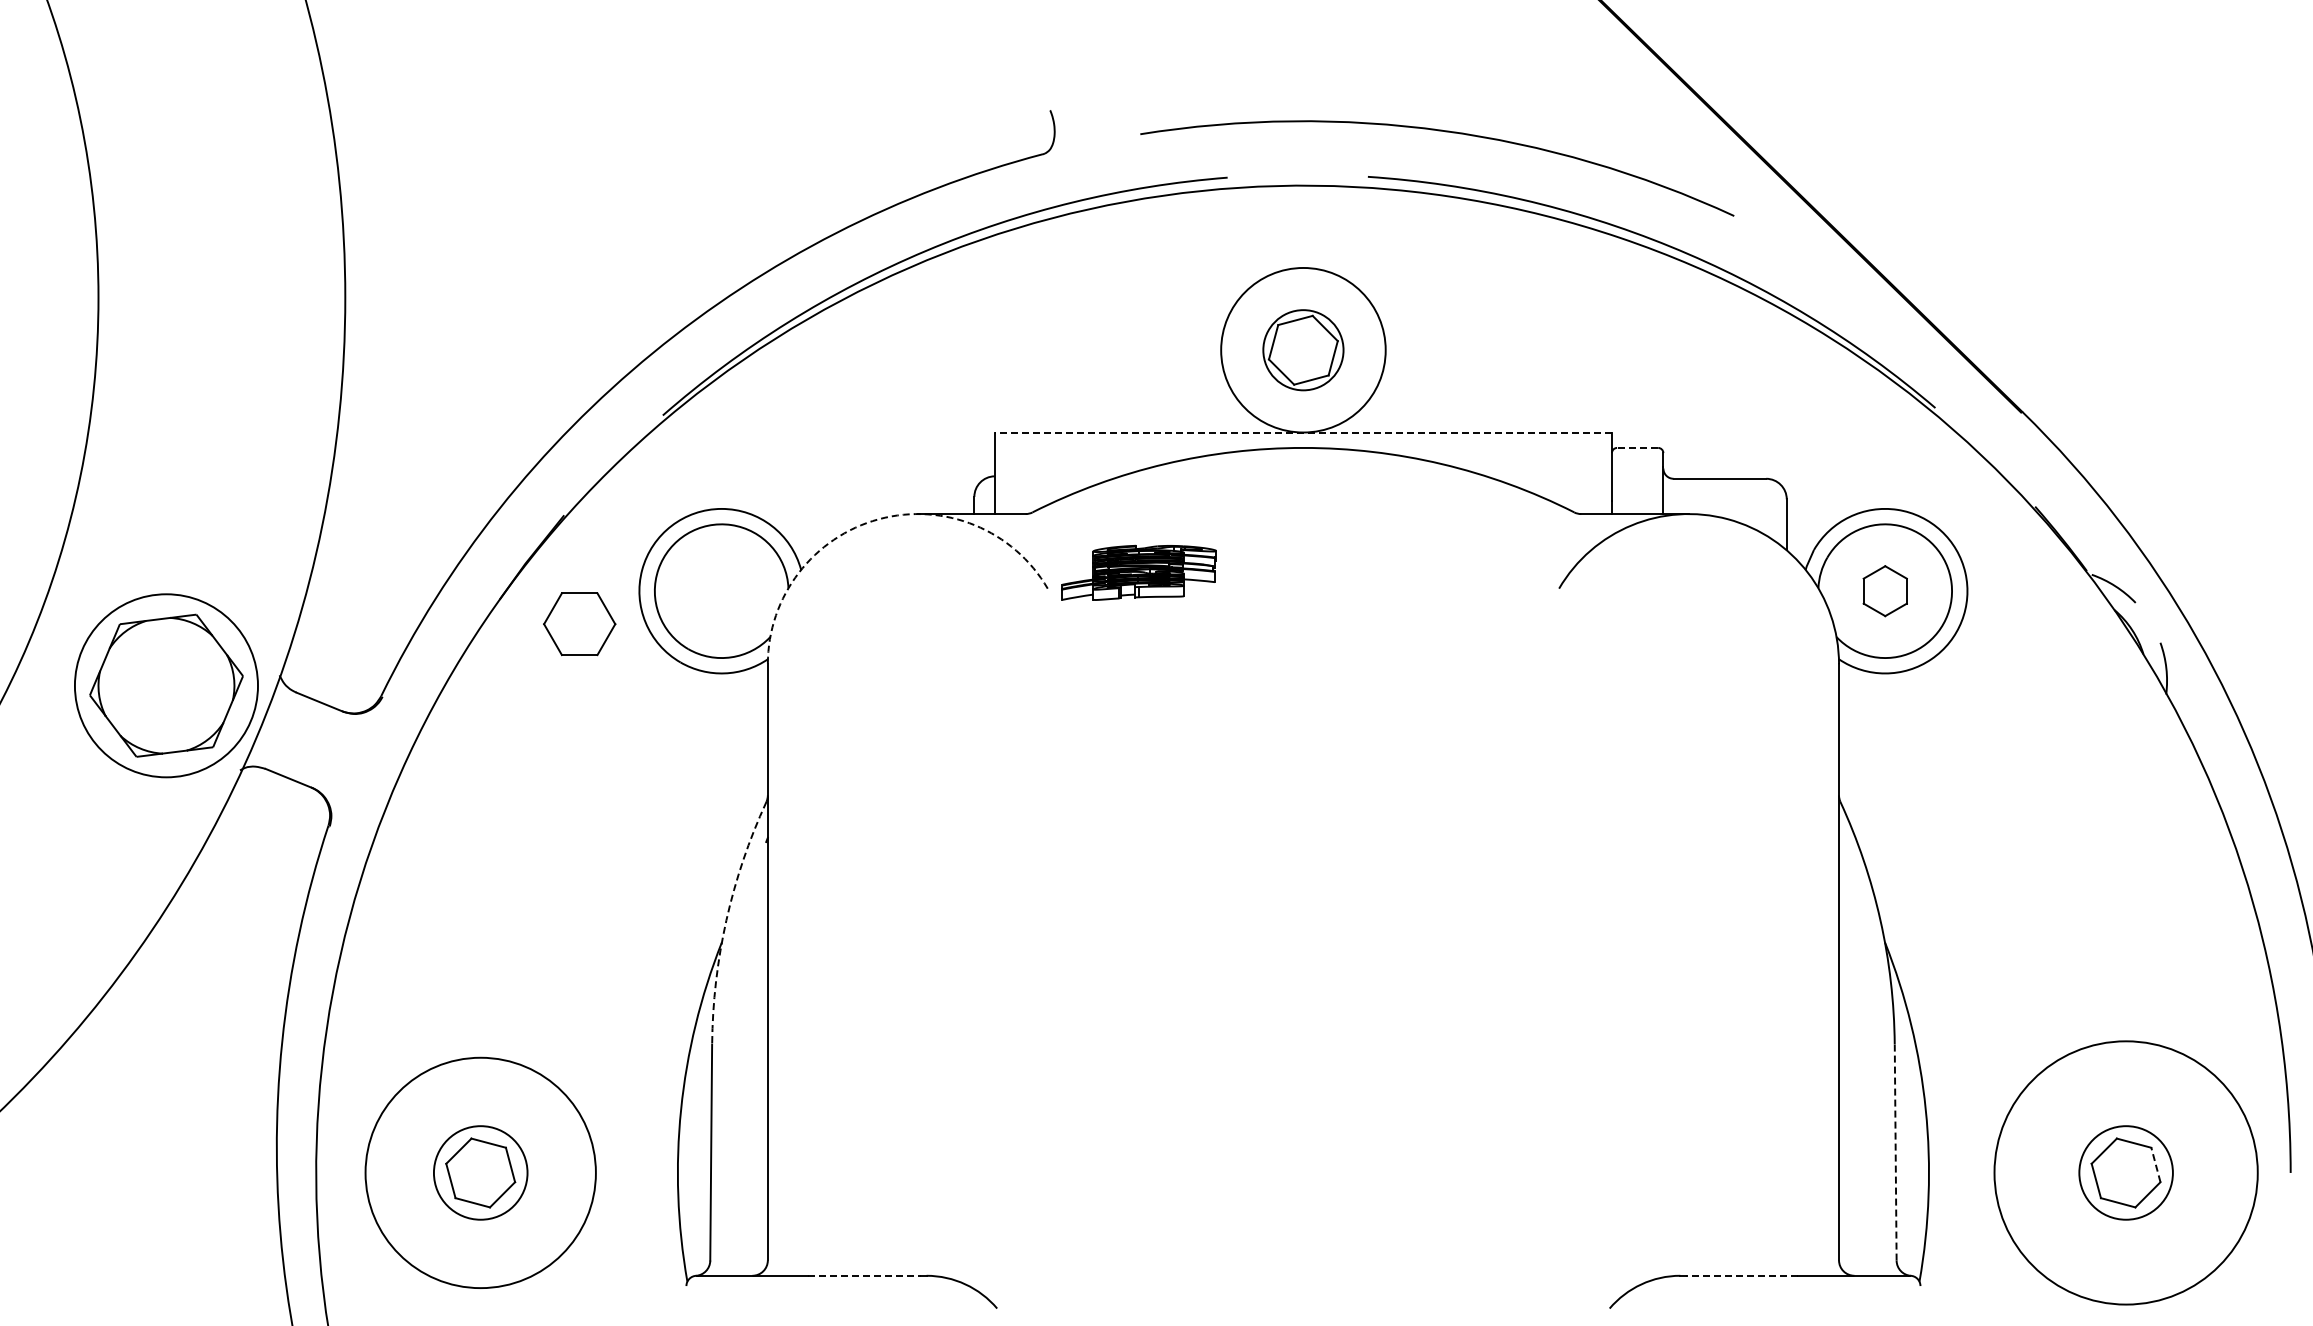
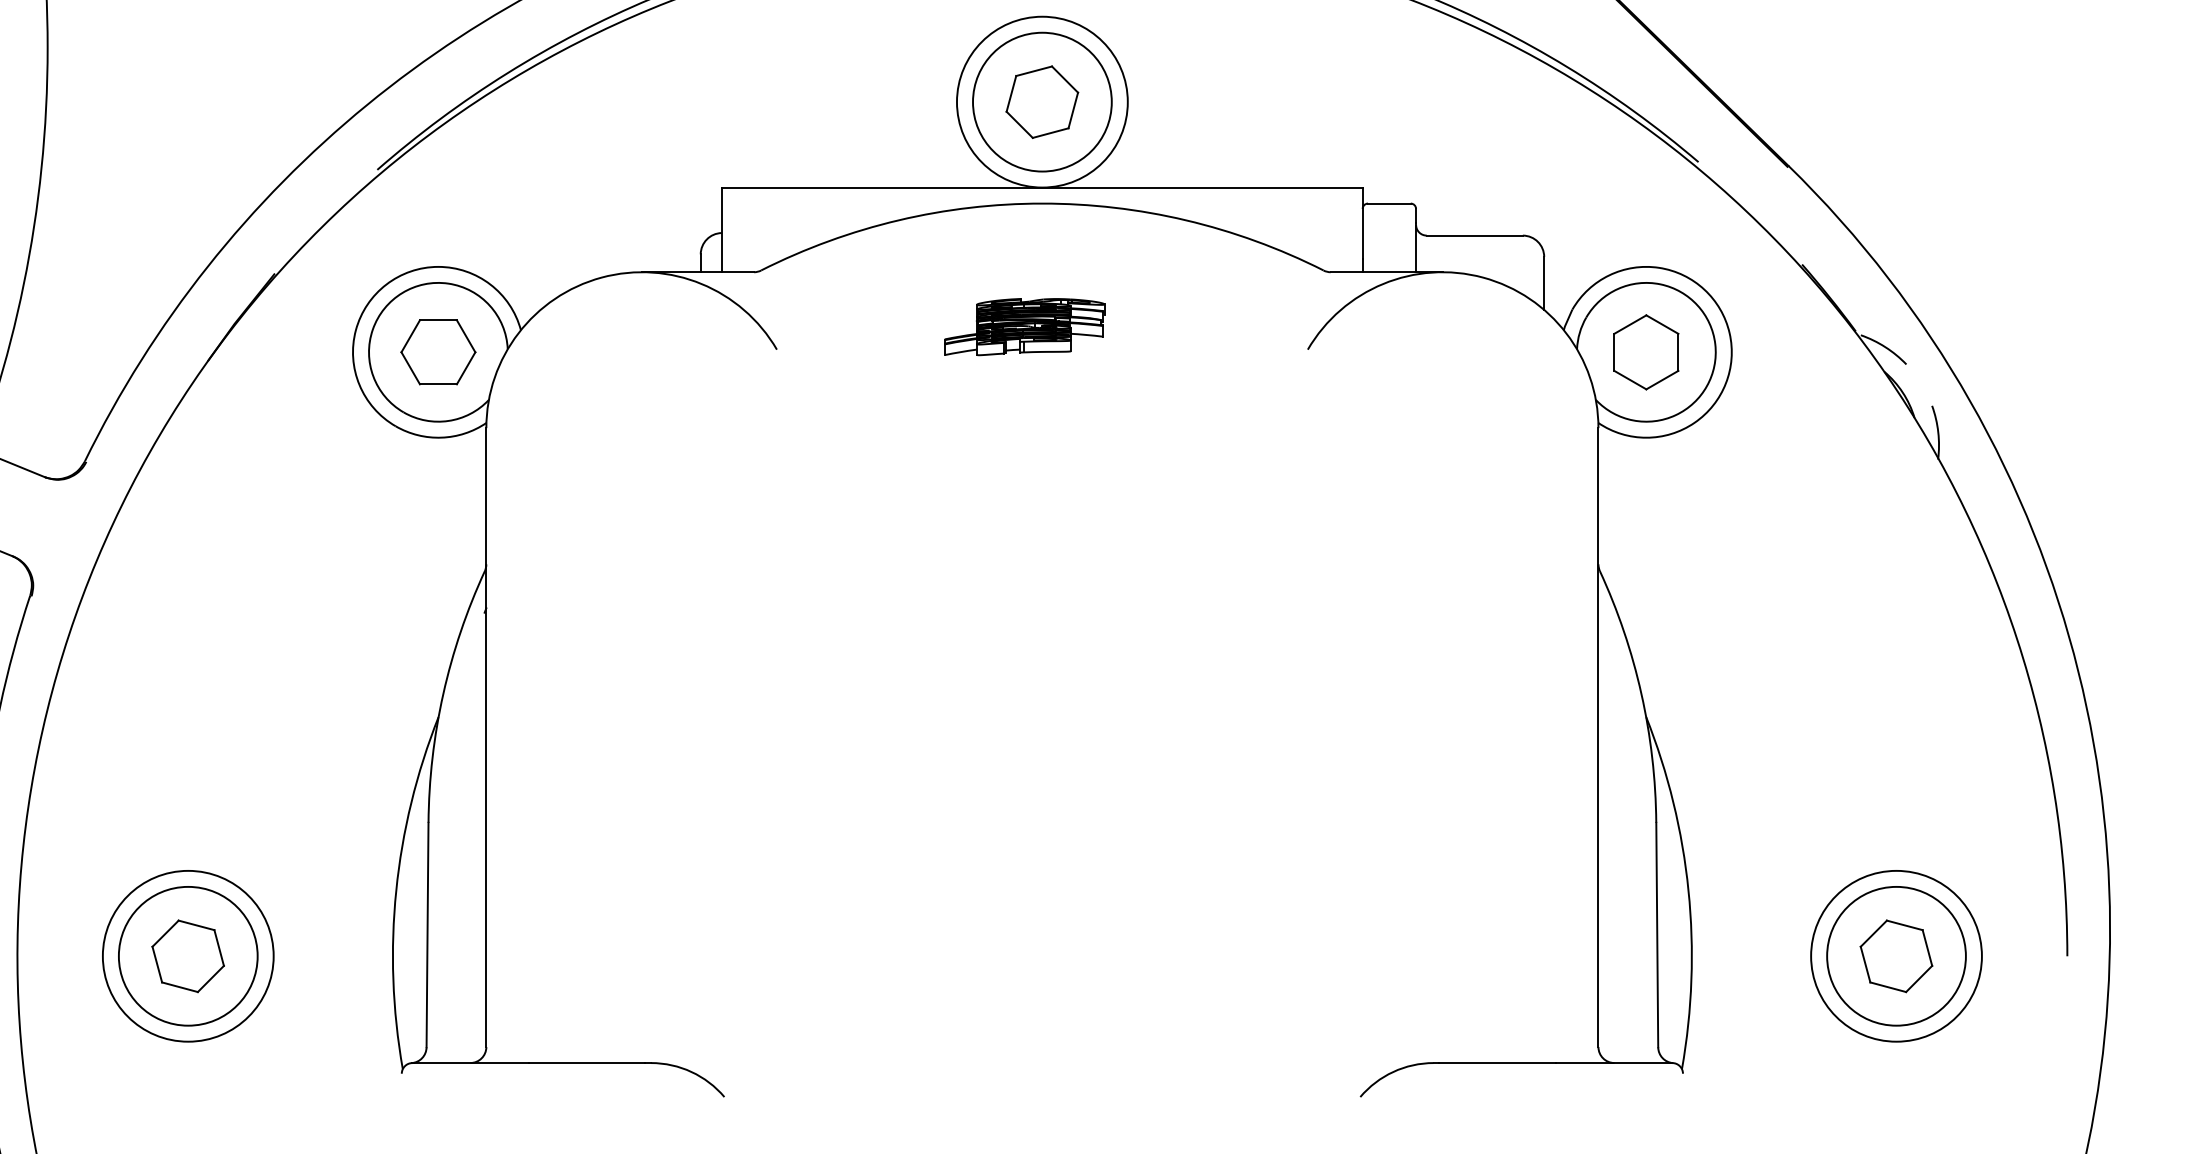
circle: (1303, 350) -> (1042, 102), size x1.67
line: (1303, 432) -> (1042, 187), dashed -> solid
line: (1637, 447) -> (1389, 203), dashed -> solid
arc: (878, 519) -> (601, 277), dashed -> solid
part: (1138, 572) -> (1023, 326), moved
part: (1885, 590) -> (1646, 351), size x1.43
part: (579, 624) -> (438, 352), moved
arc: (726, 920) -> (443, 694), dashed -> solid
line: (1895, 1151) -> (1657, 934), dashed -> solid
line: (2155, 1164) -> (1927, 947), dashed -> solid
circle: (480, 1172) -> (188, 955), size x0.71
circle: (480, 1172) -> (188, 955), size x1.43
circle: (2125, 1172) -> (1895, 955), size x0.62
circle: (2125, 1172) -> (1895, 955), size x1.43
line: (865, 1275) -> (587, 1062), dashed -> solid
line: (1741, 1275) -> (1497, 1062), dashed -> solid

